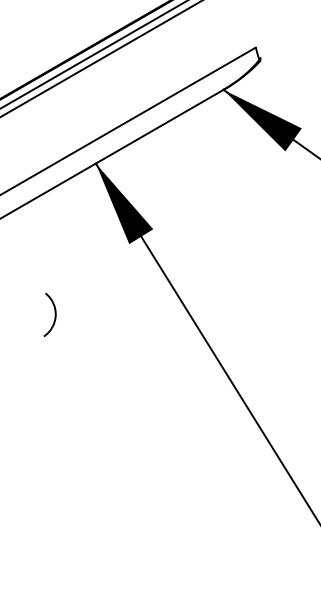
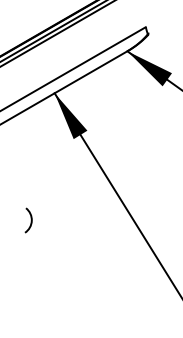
arc: (53, 314) -> (30, 220), moved

